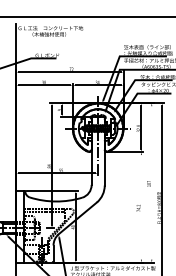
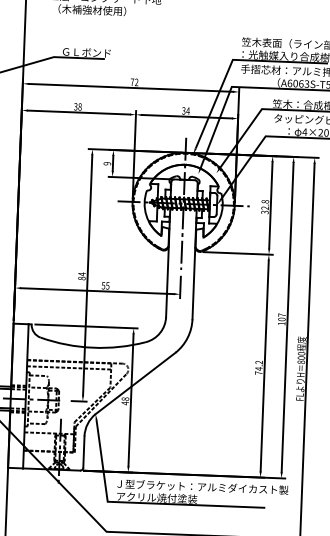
line: (151, 182) -> (287, 316), added
line: (141, 207) -> (264, 366), added

